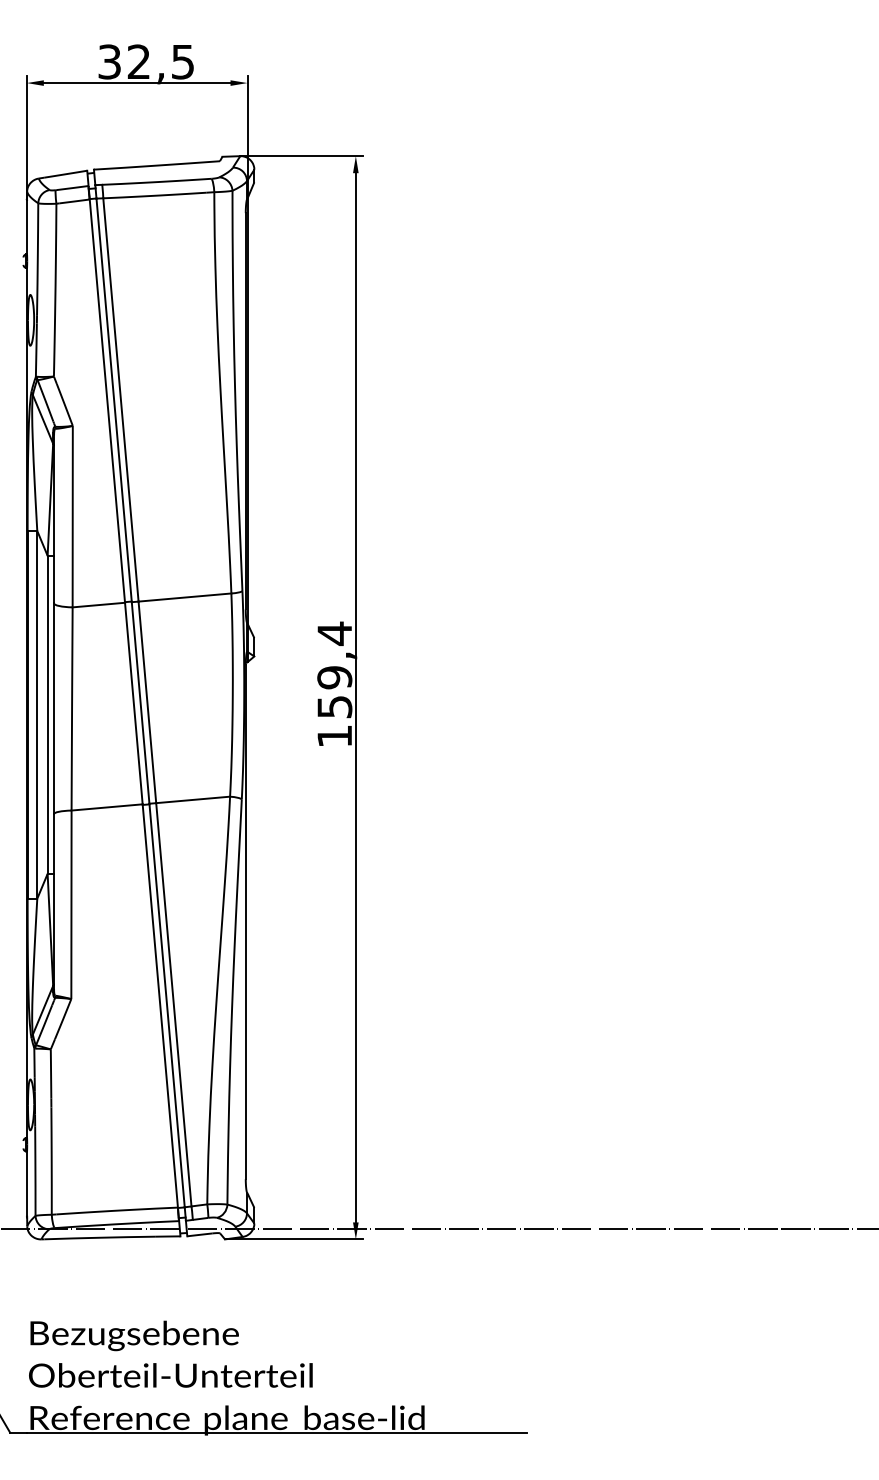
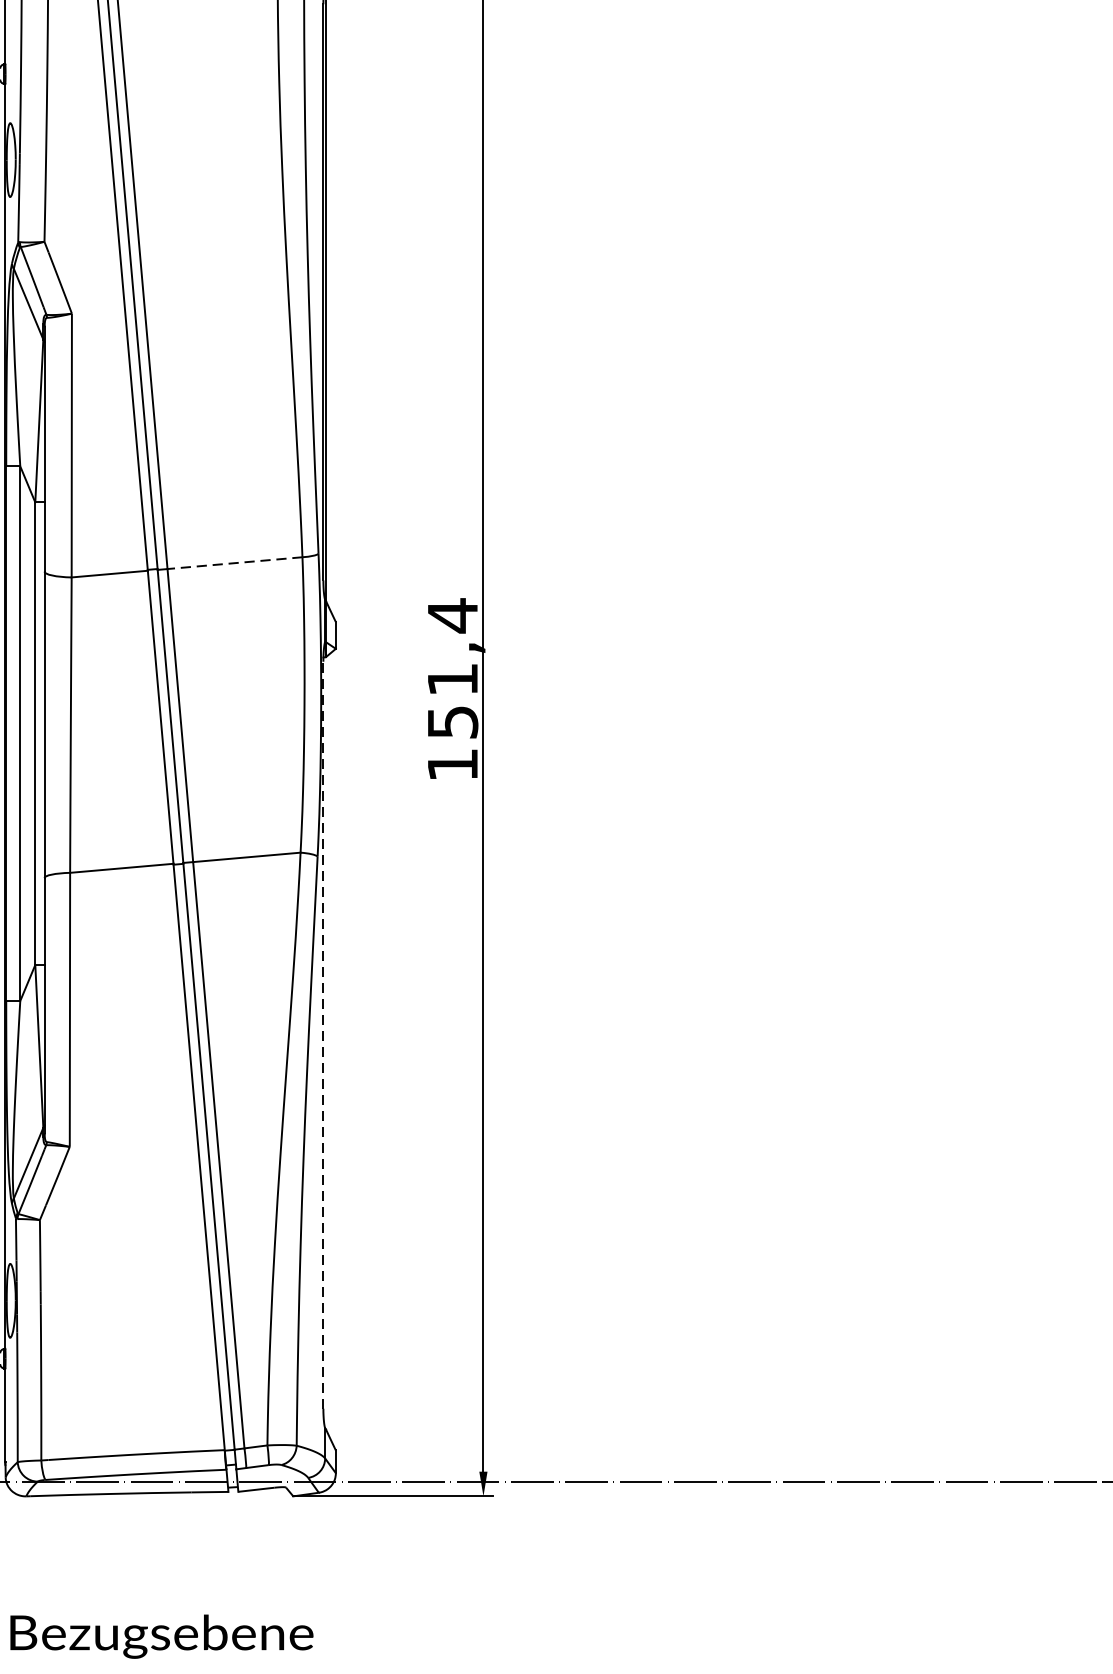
line: (184, 597) -> (234, 563), solid -> dashed
text: (334, 677) -> (452, 679), 159,4 -> 151,4
line: (245, 922) -> (322, 1035), solid -> dashed

